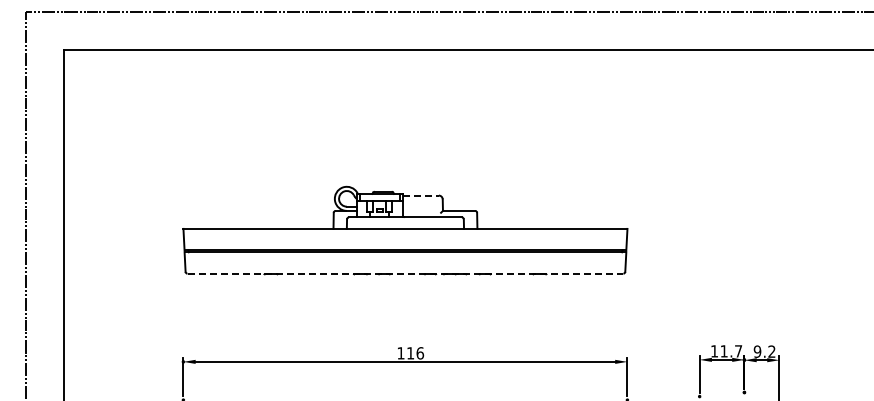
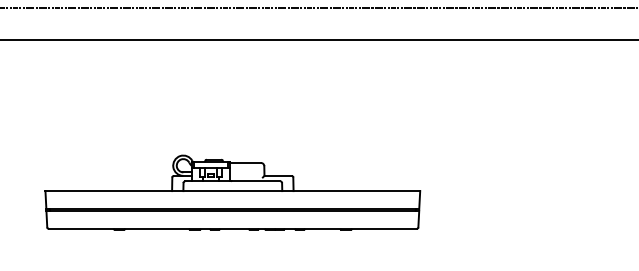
line: (421, 195) -> (246, 162), dashed -> solid
line: (405, 273) -> (232, 228), dashed -> solid

